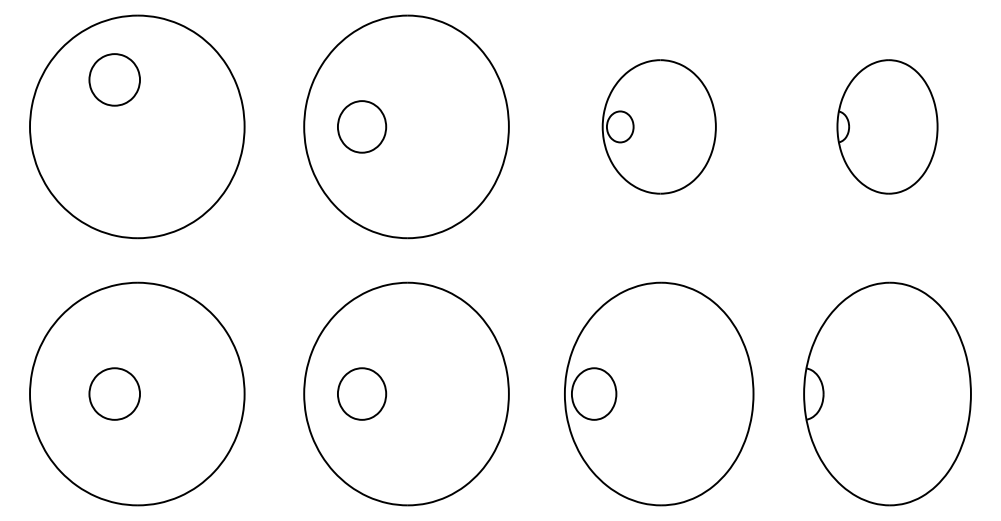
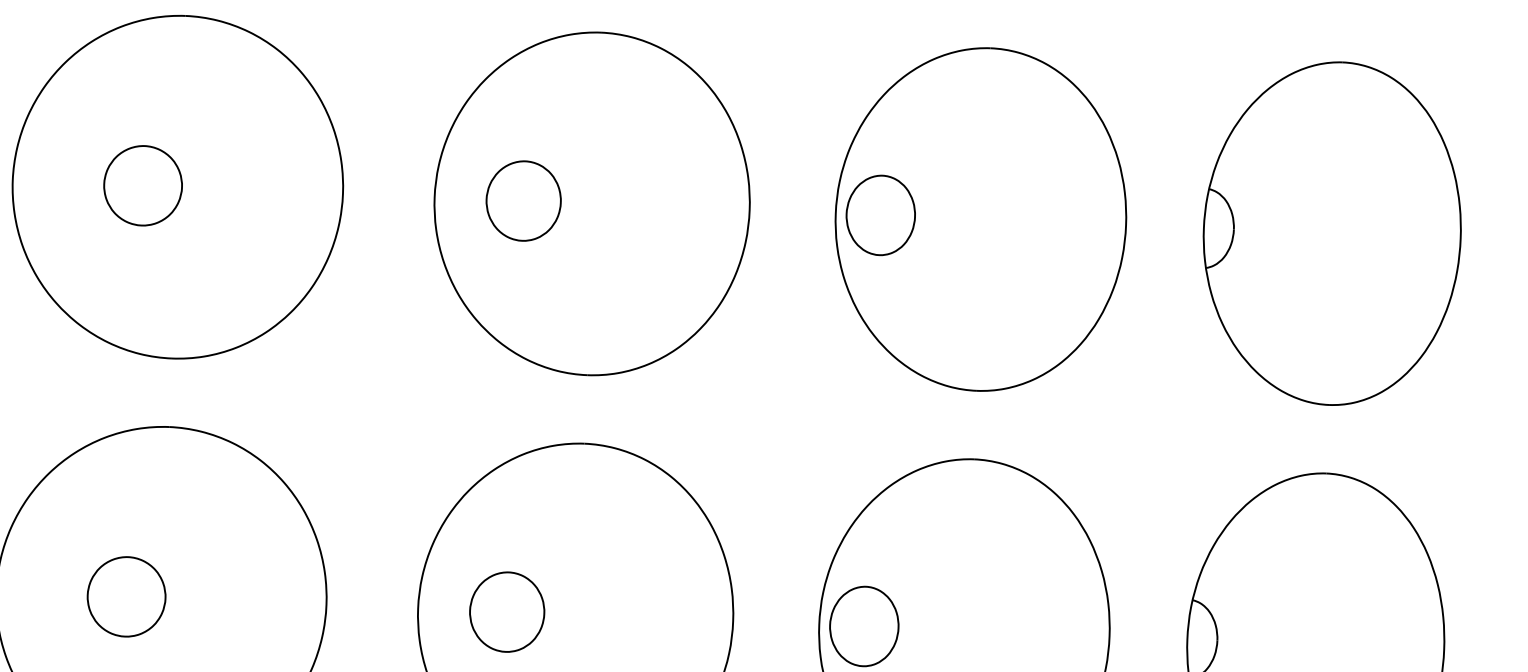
part: (114, 79) -> (142, 185), moved
part: (659, 126) -> (981, 218), size x1.67
part: (887, 126) -> (1332, 232), size x1.67

